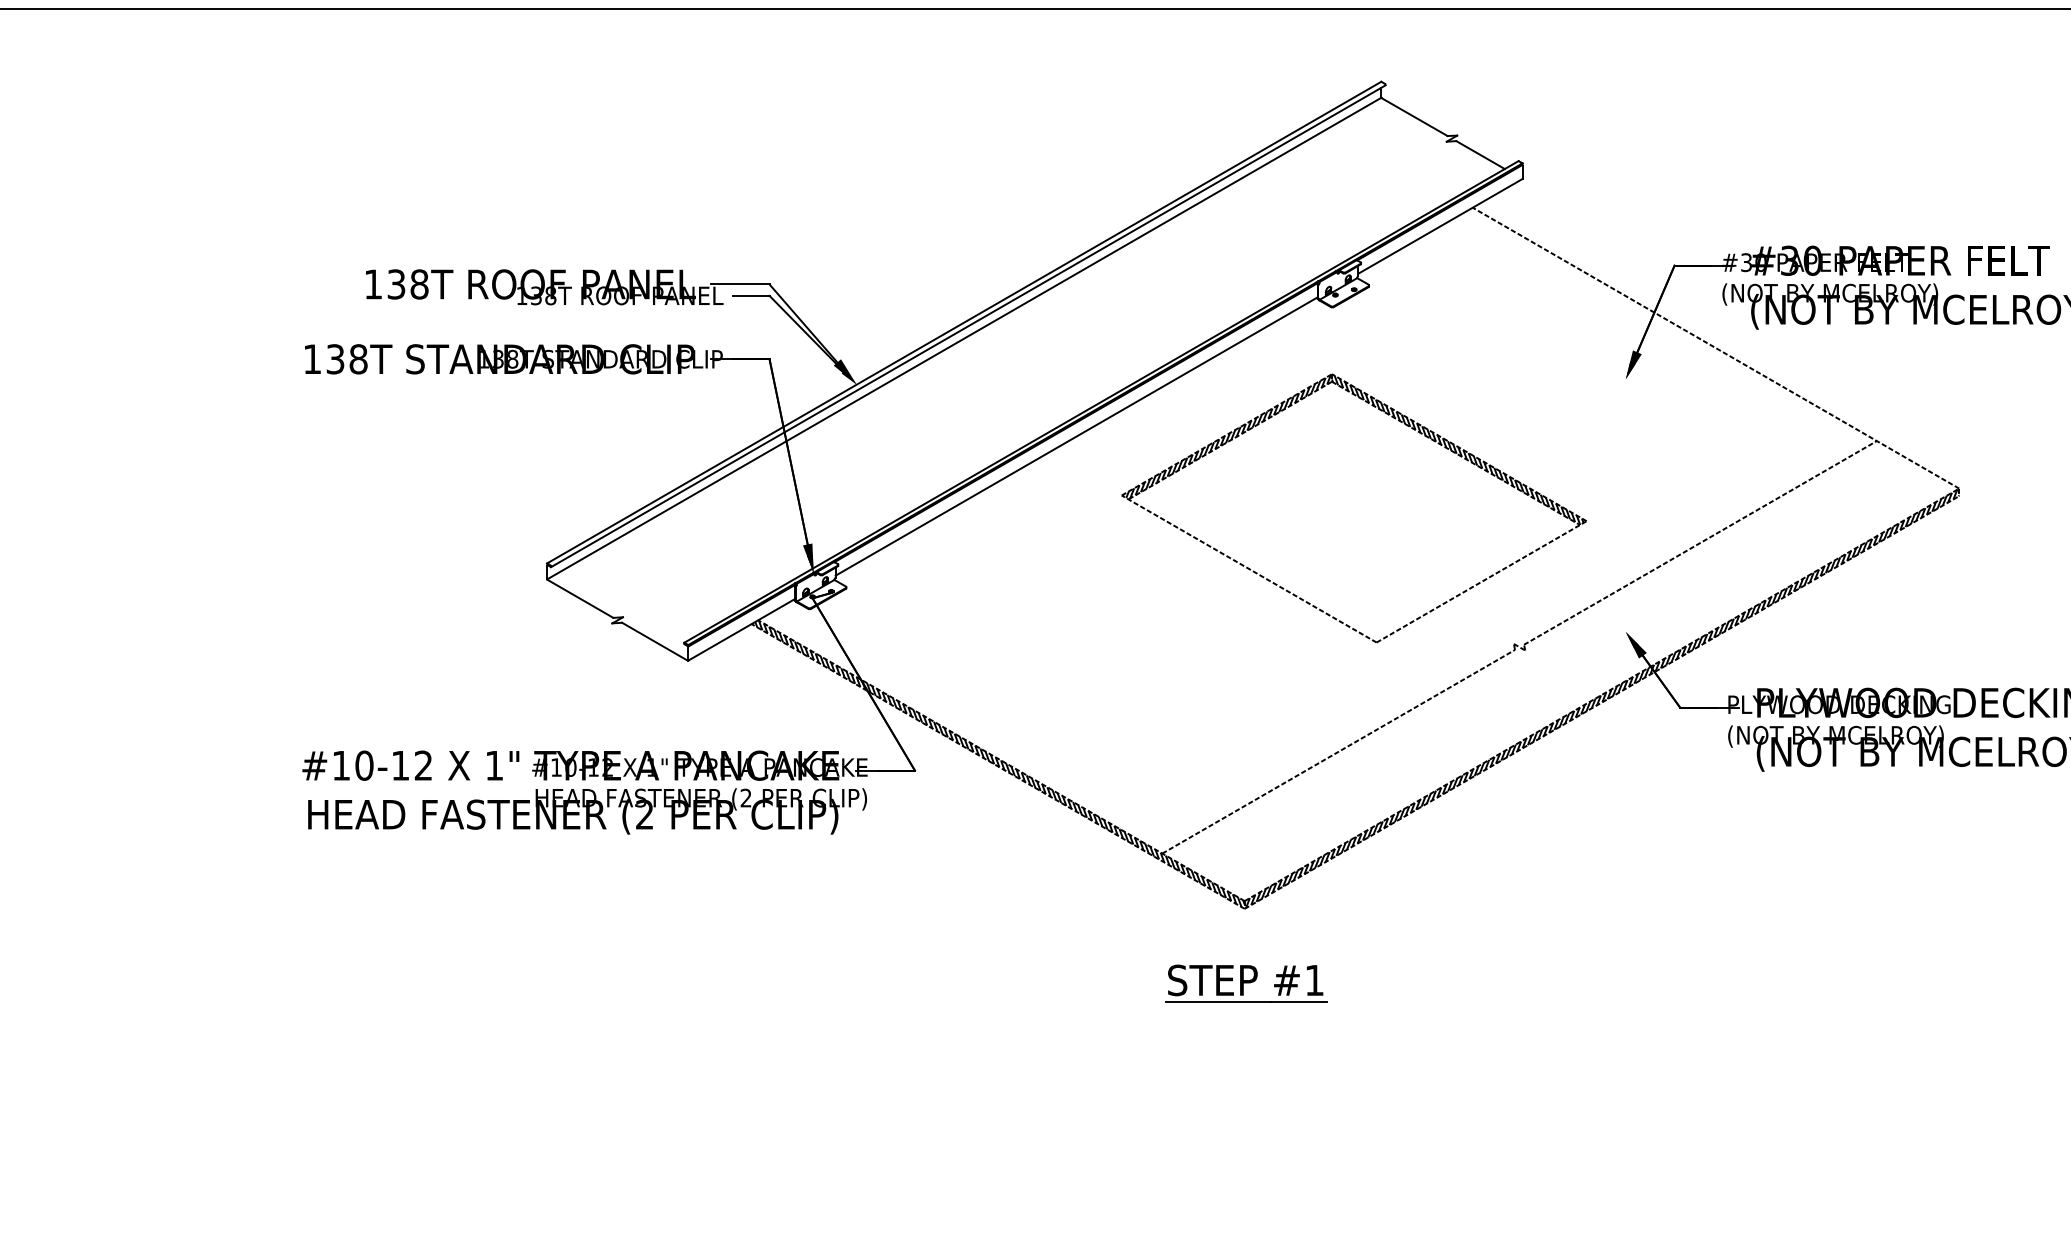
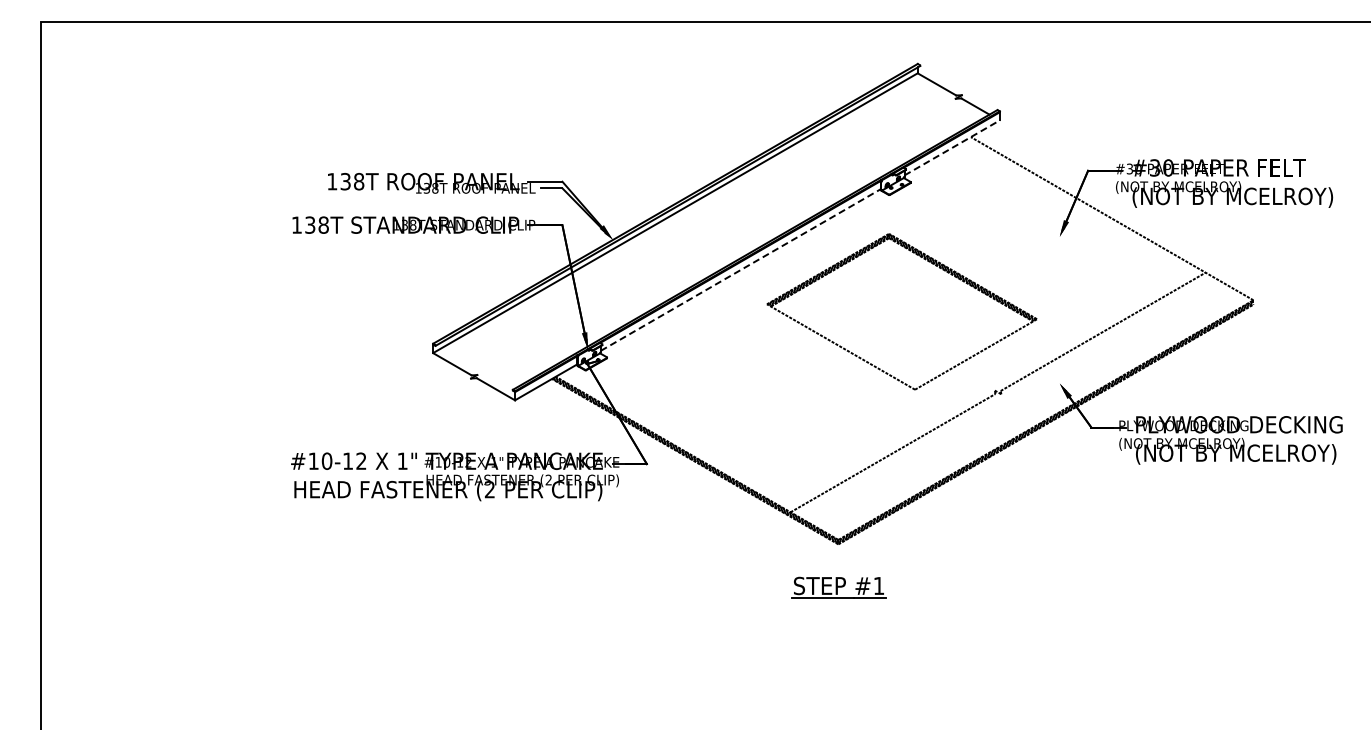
line: (1441, 225) -> (952, 147), solid -> dashed
line: (1076, 437) -> (740, 270), solid -> dashed

